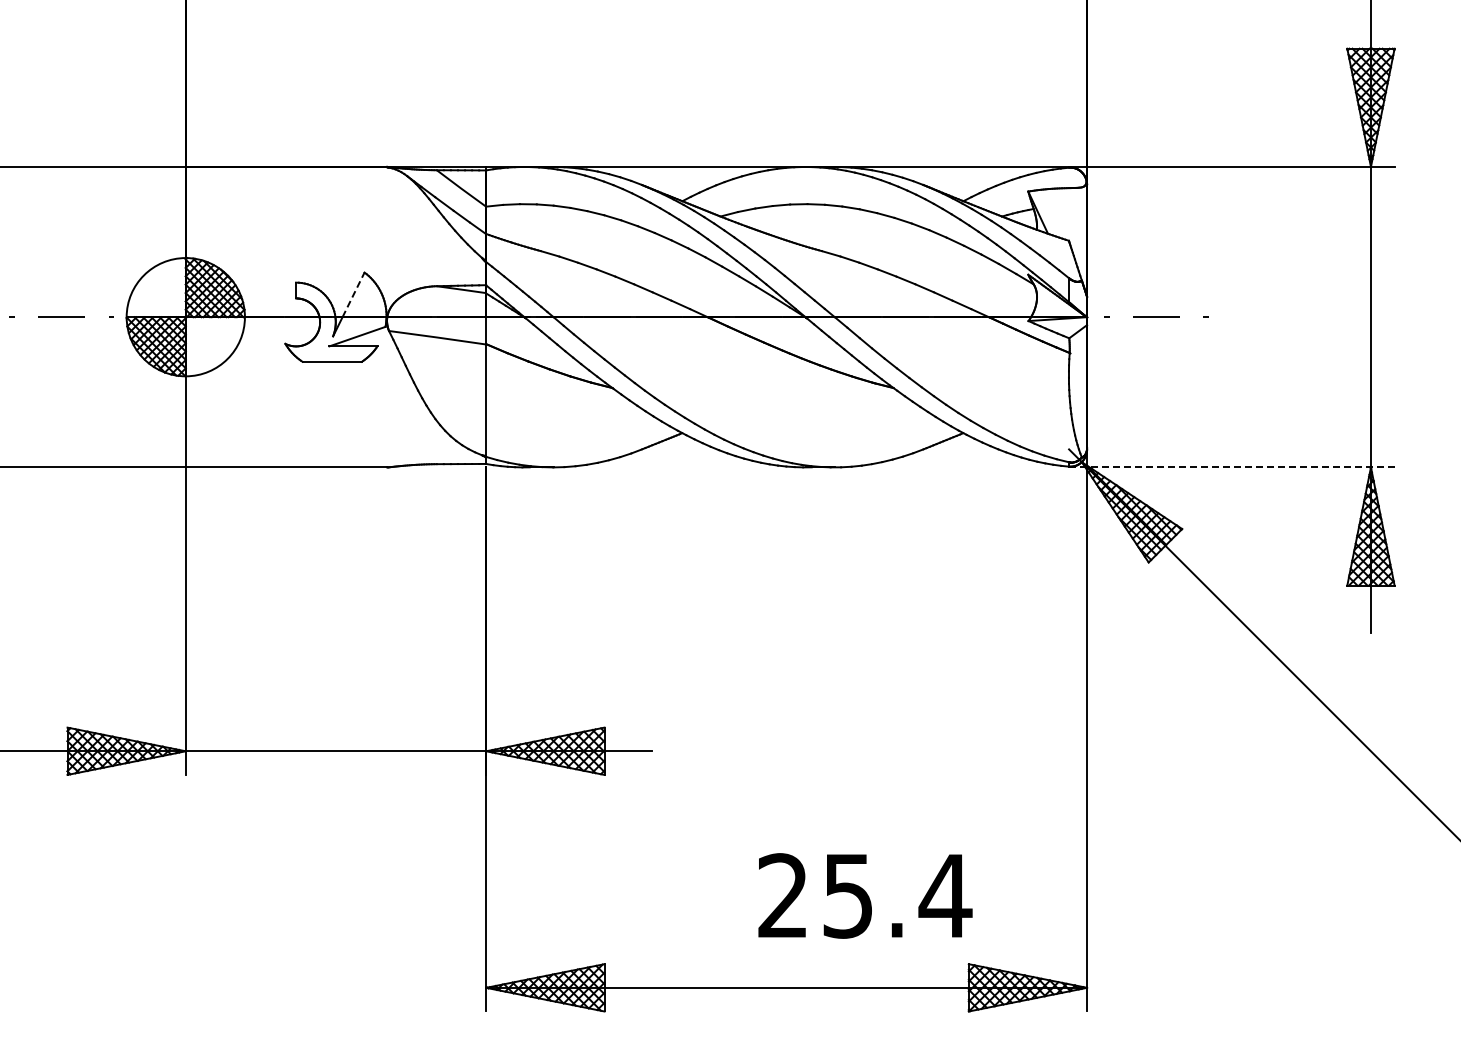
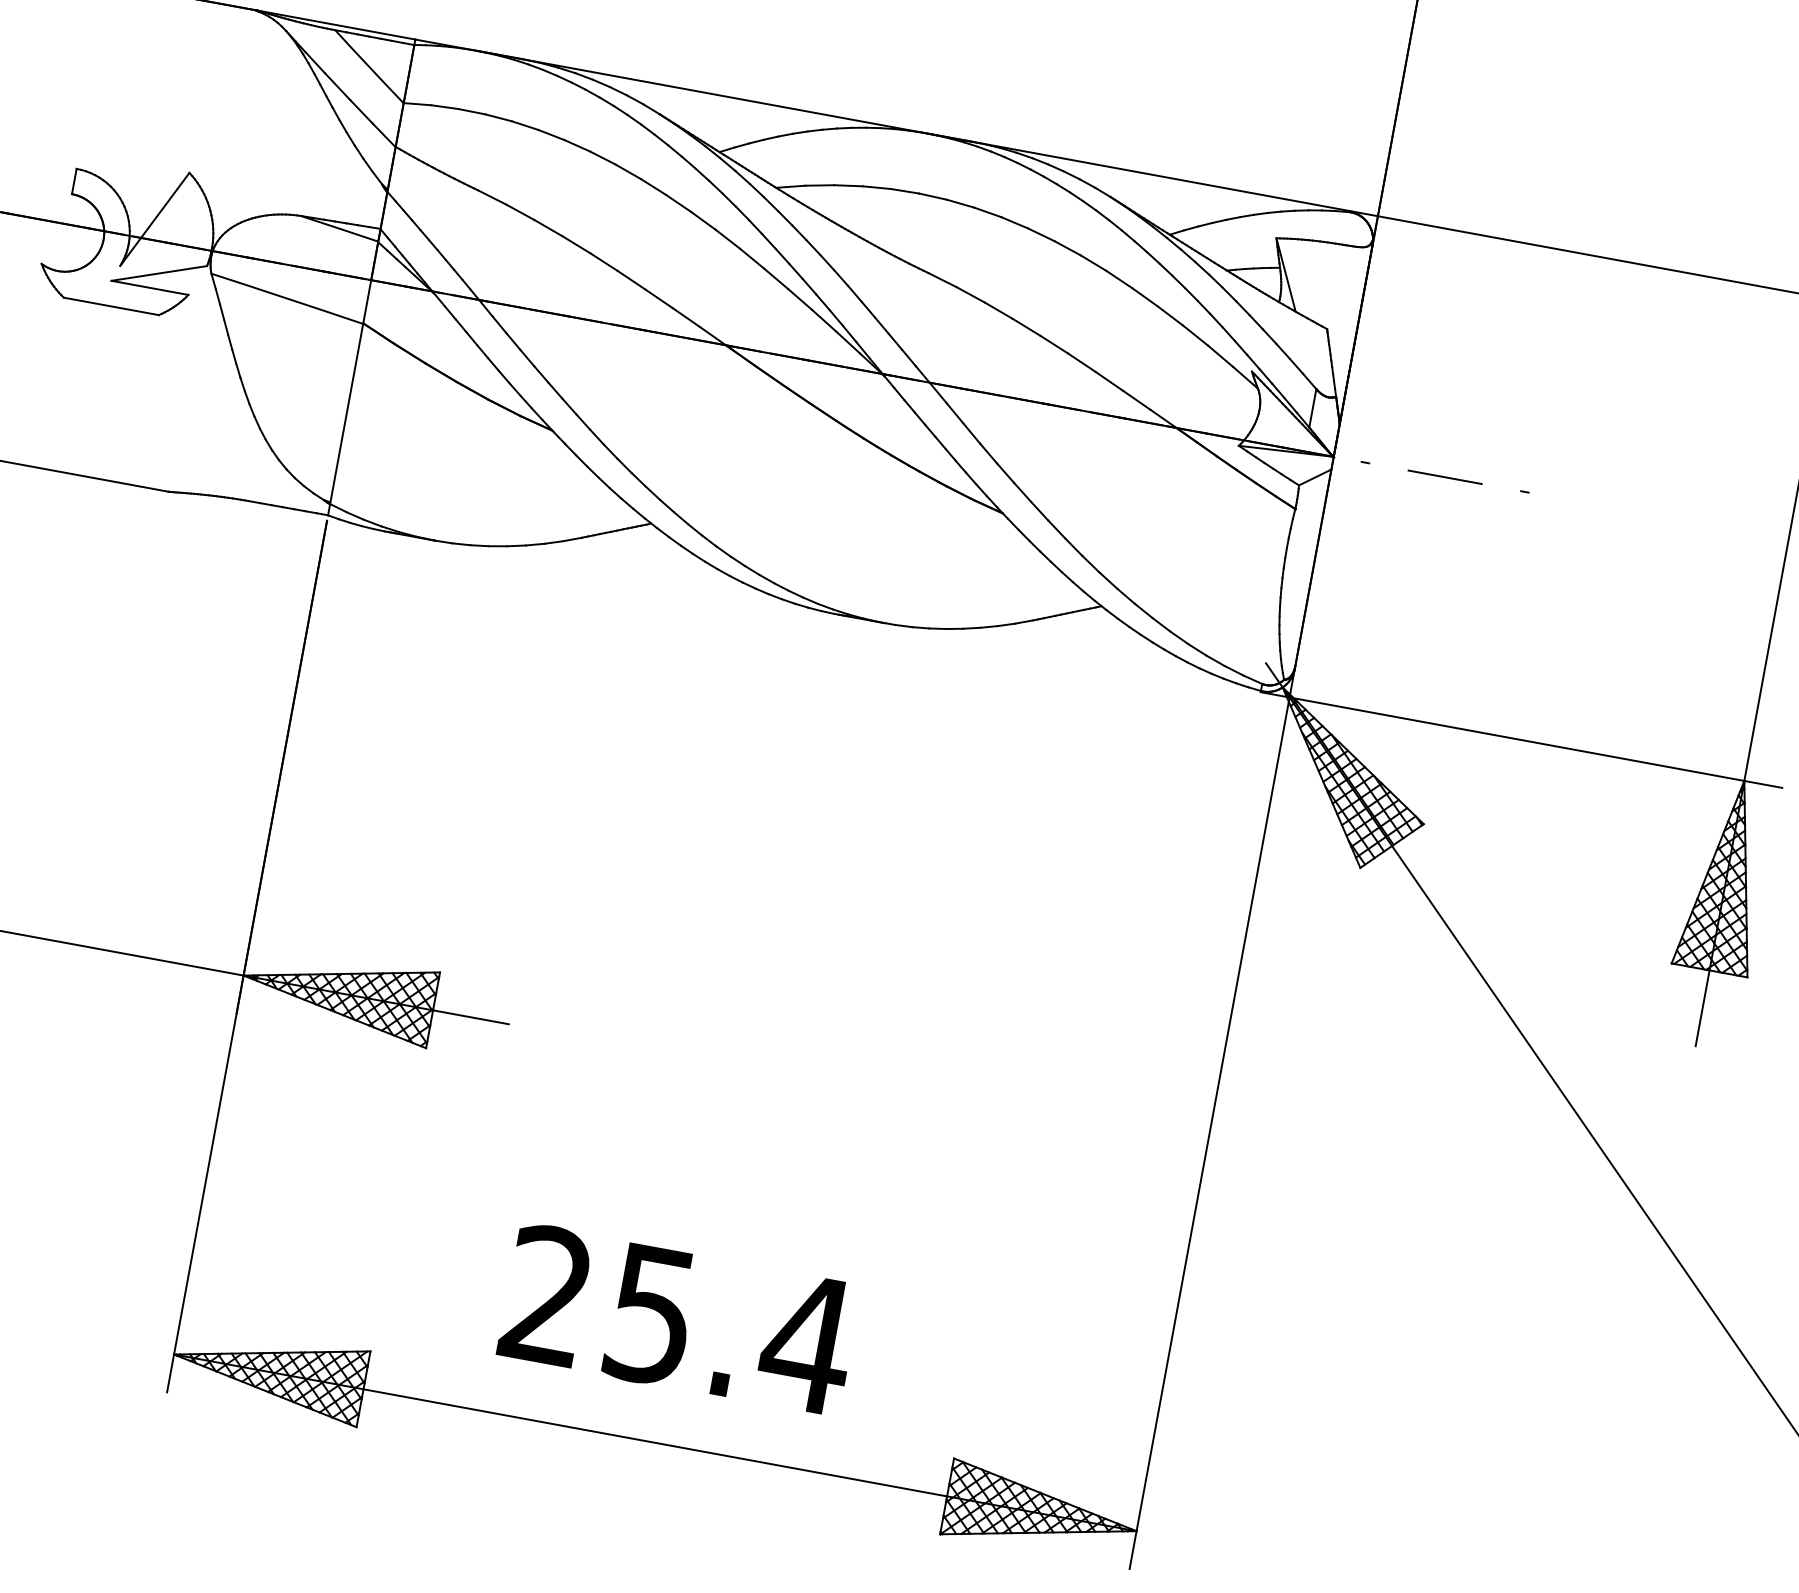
line: (353, 294) -> (165, 204), dashed -> solid
line: (1231, 467) -> (1520, 740), dashed -> solid
text: (865, 895) -> (679, 1319), moved

